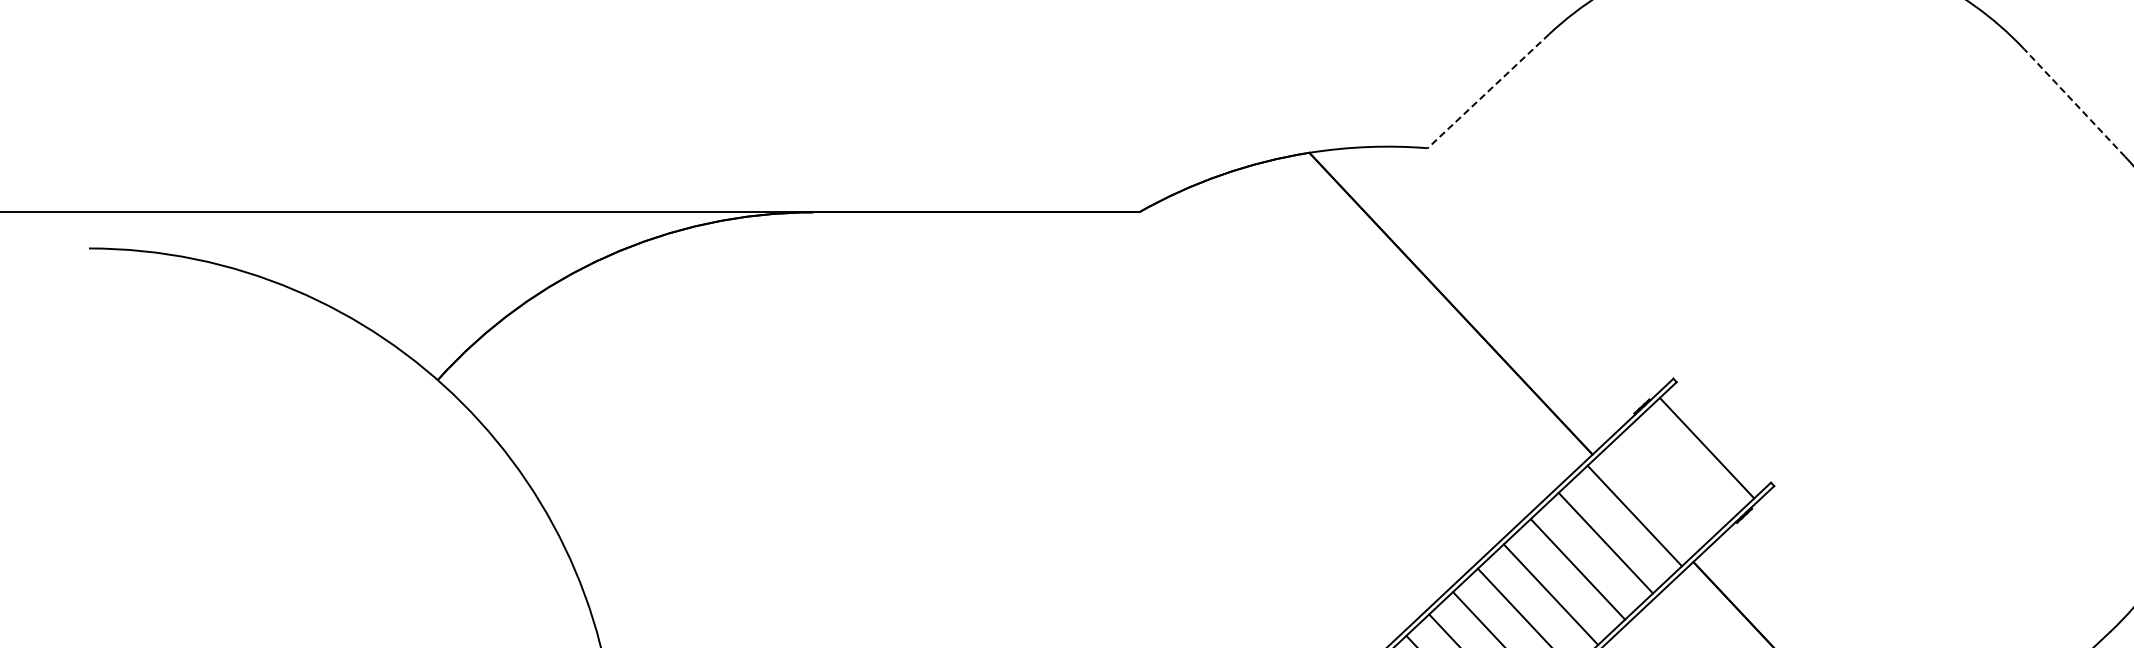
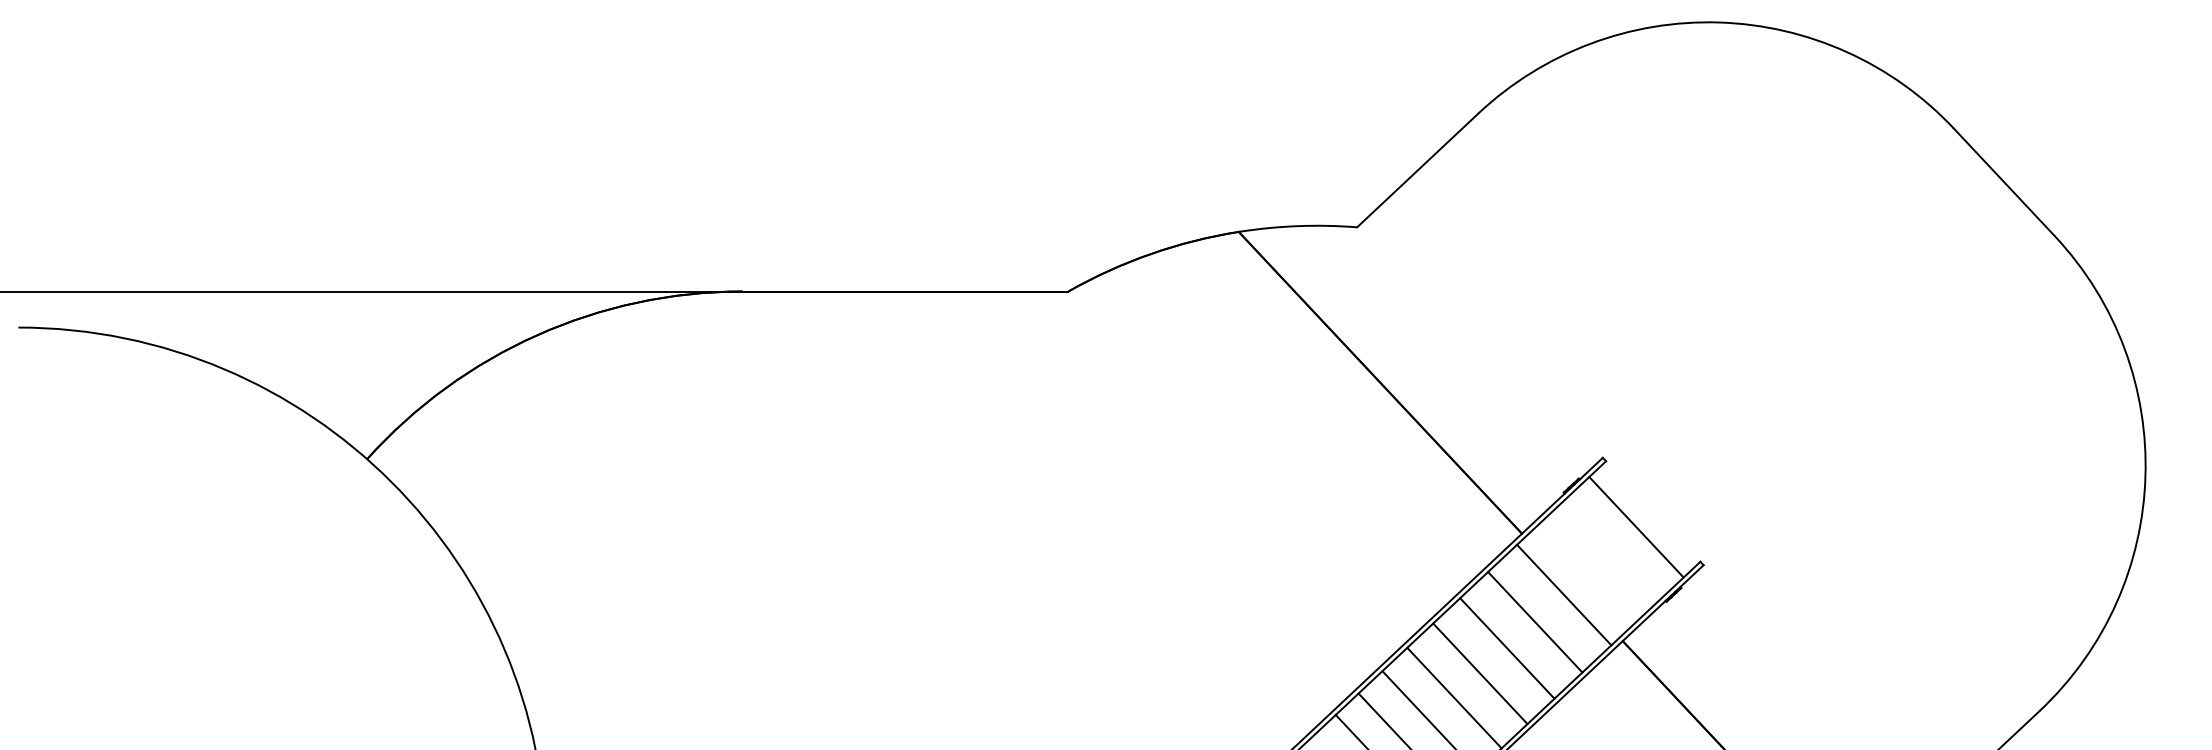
line: (1488, 91) -> (1417, 170), dashed -> solid
line: (2075, 103) -> (2004, 182), dashed -> solid

